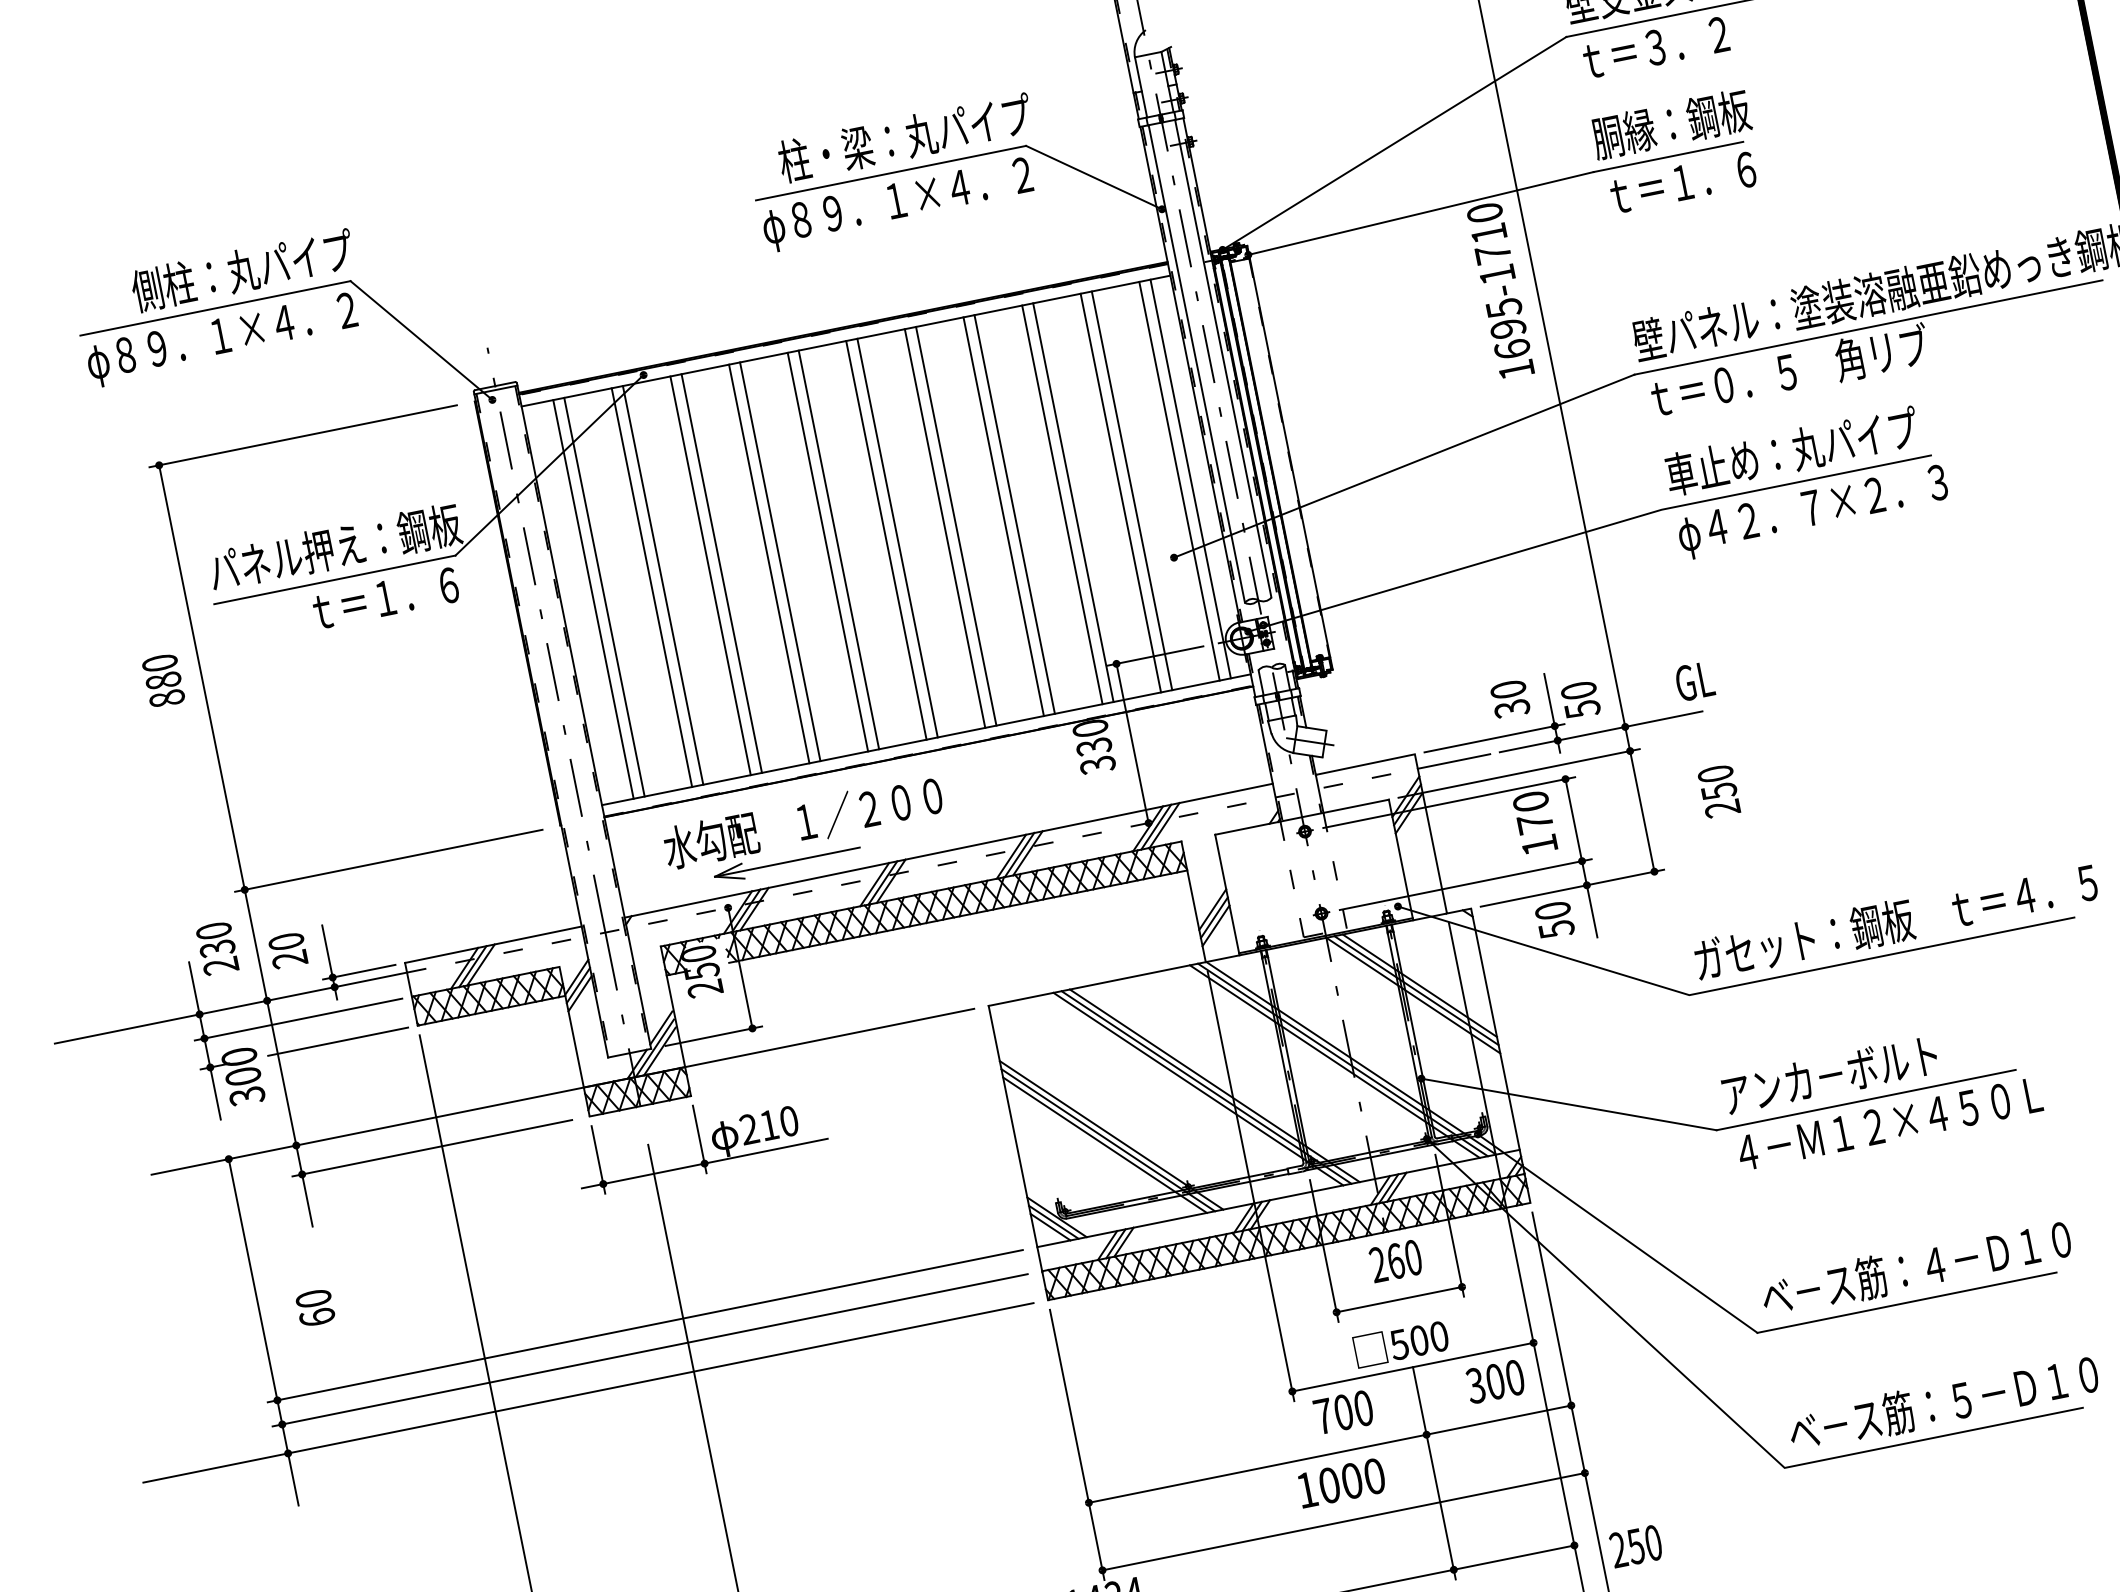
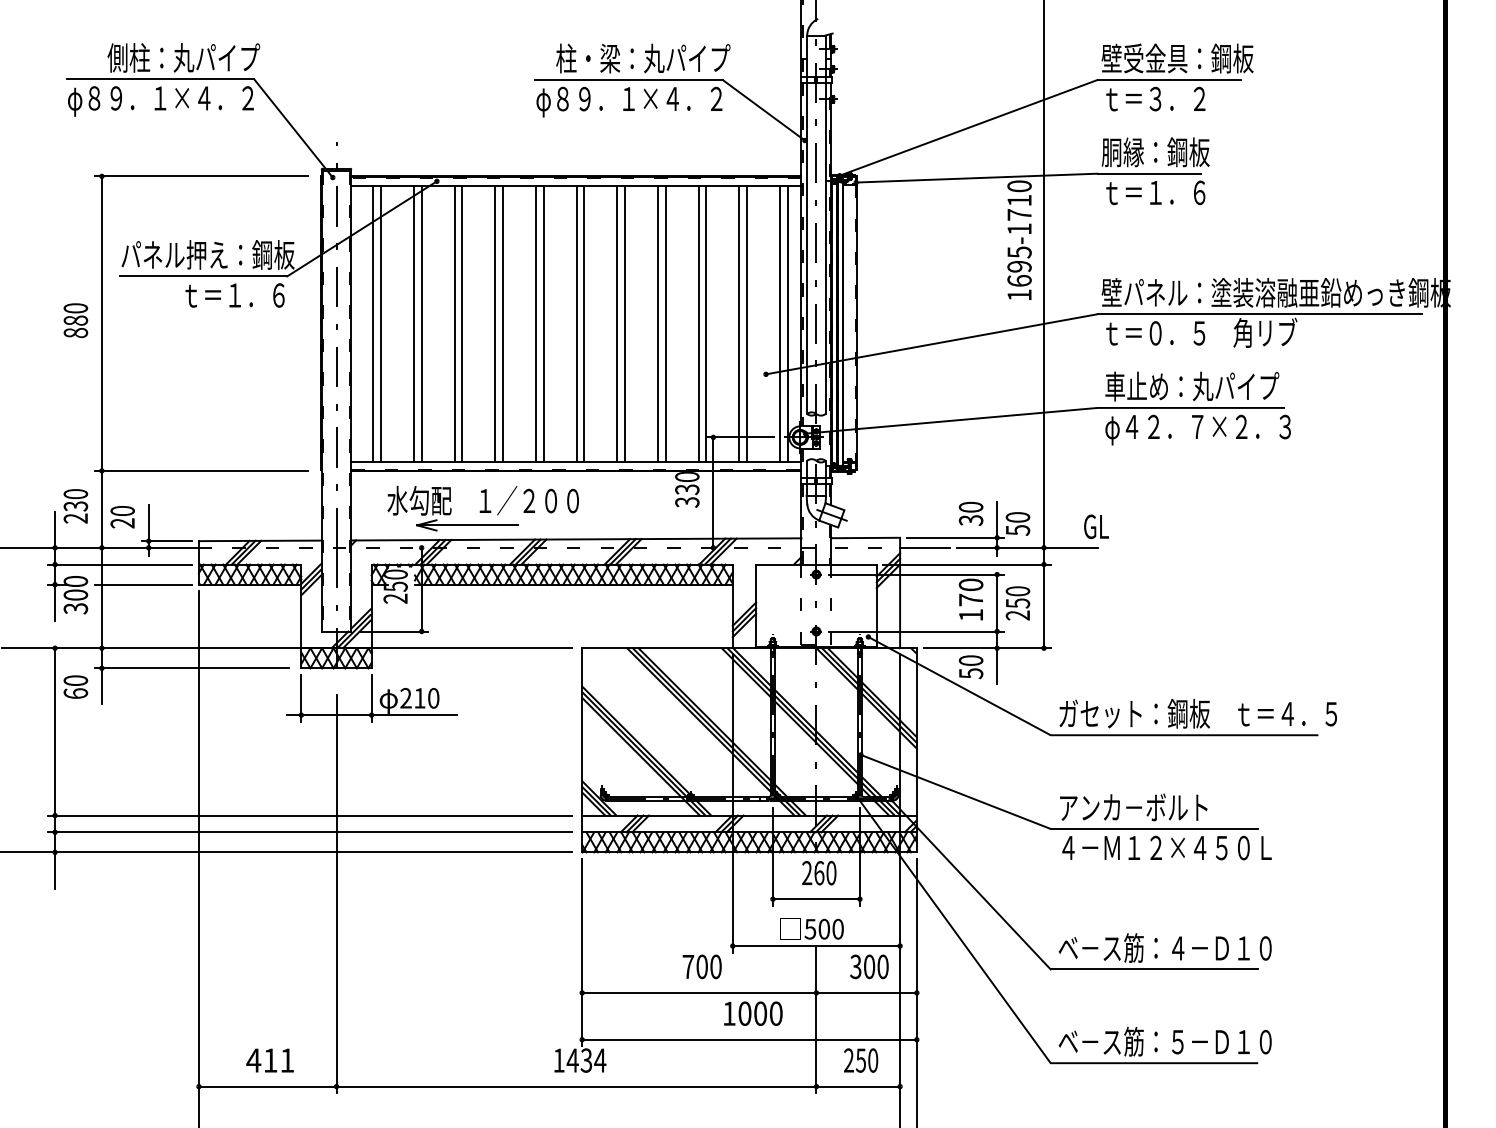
text: (1718, 791) -> (1017, 603), moved
text: (314, 1307) -> (75, 686), moved
text: (1342, 1412) -> (701, 966), moved
text: (1636, 1546) -> (861, 1060), moved

